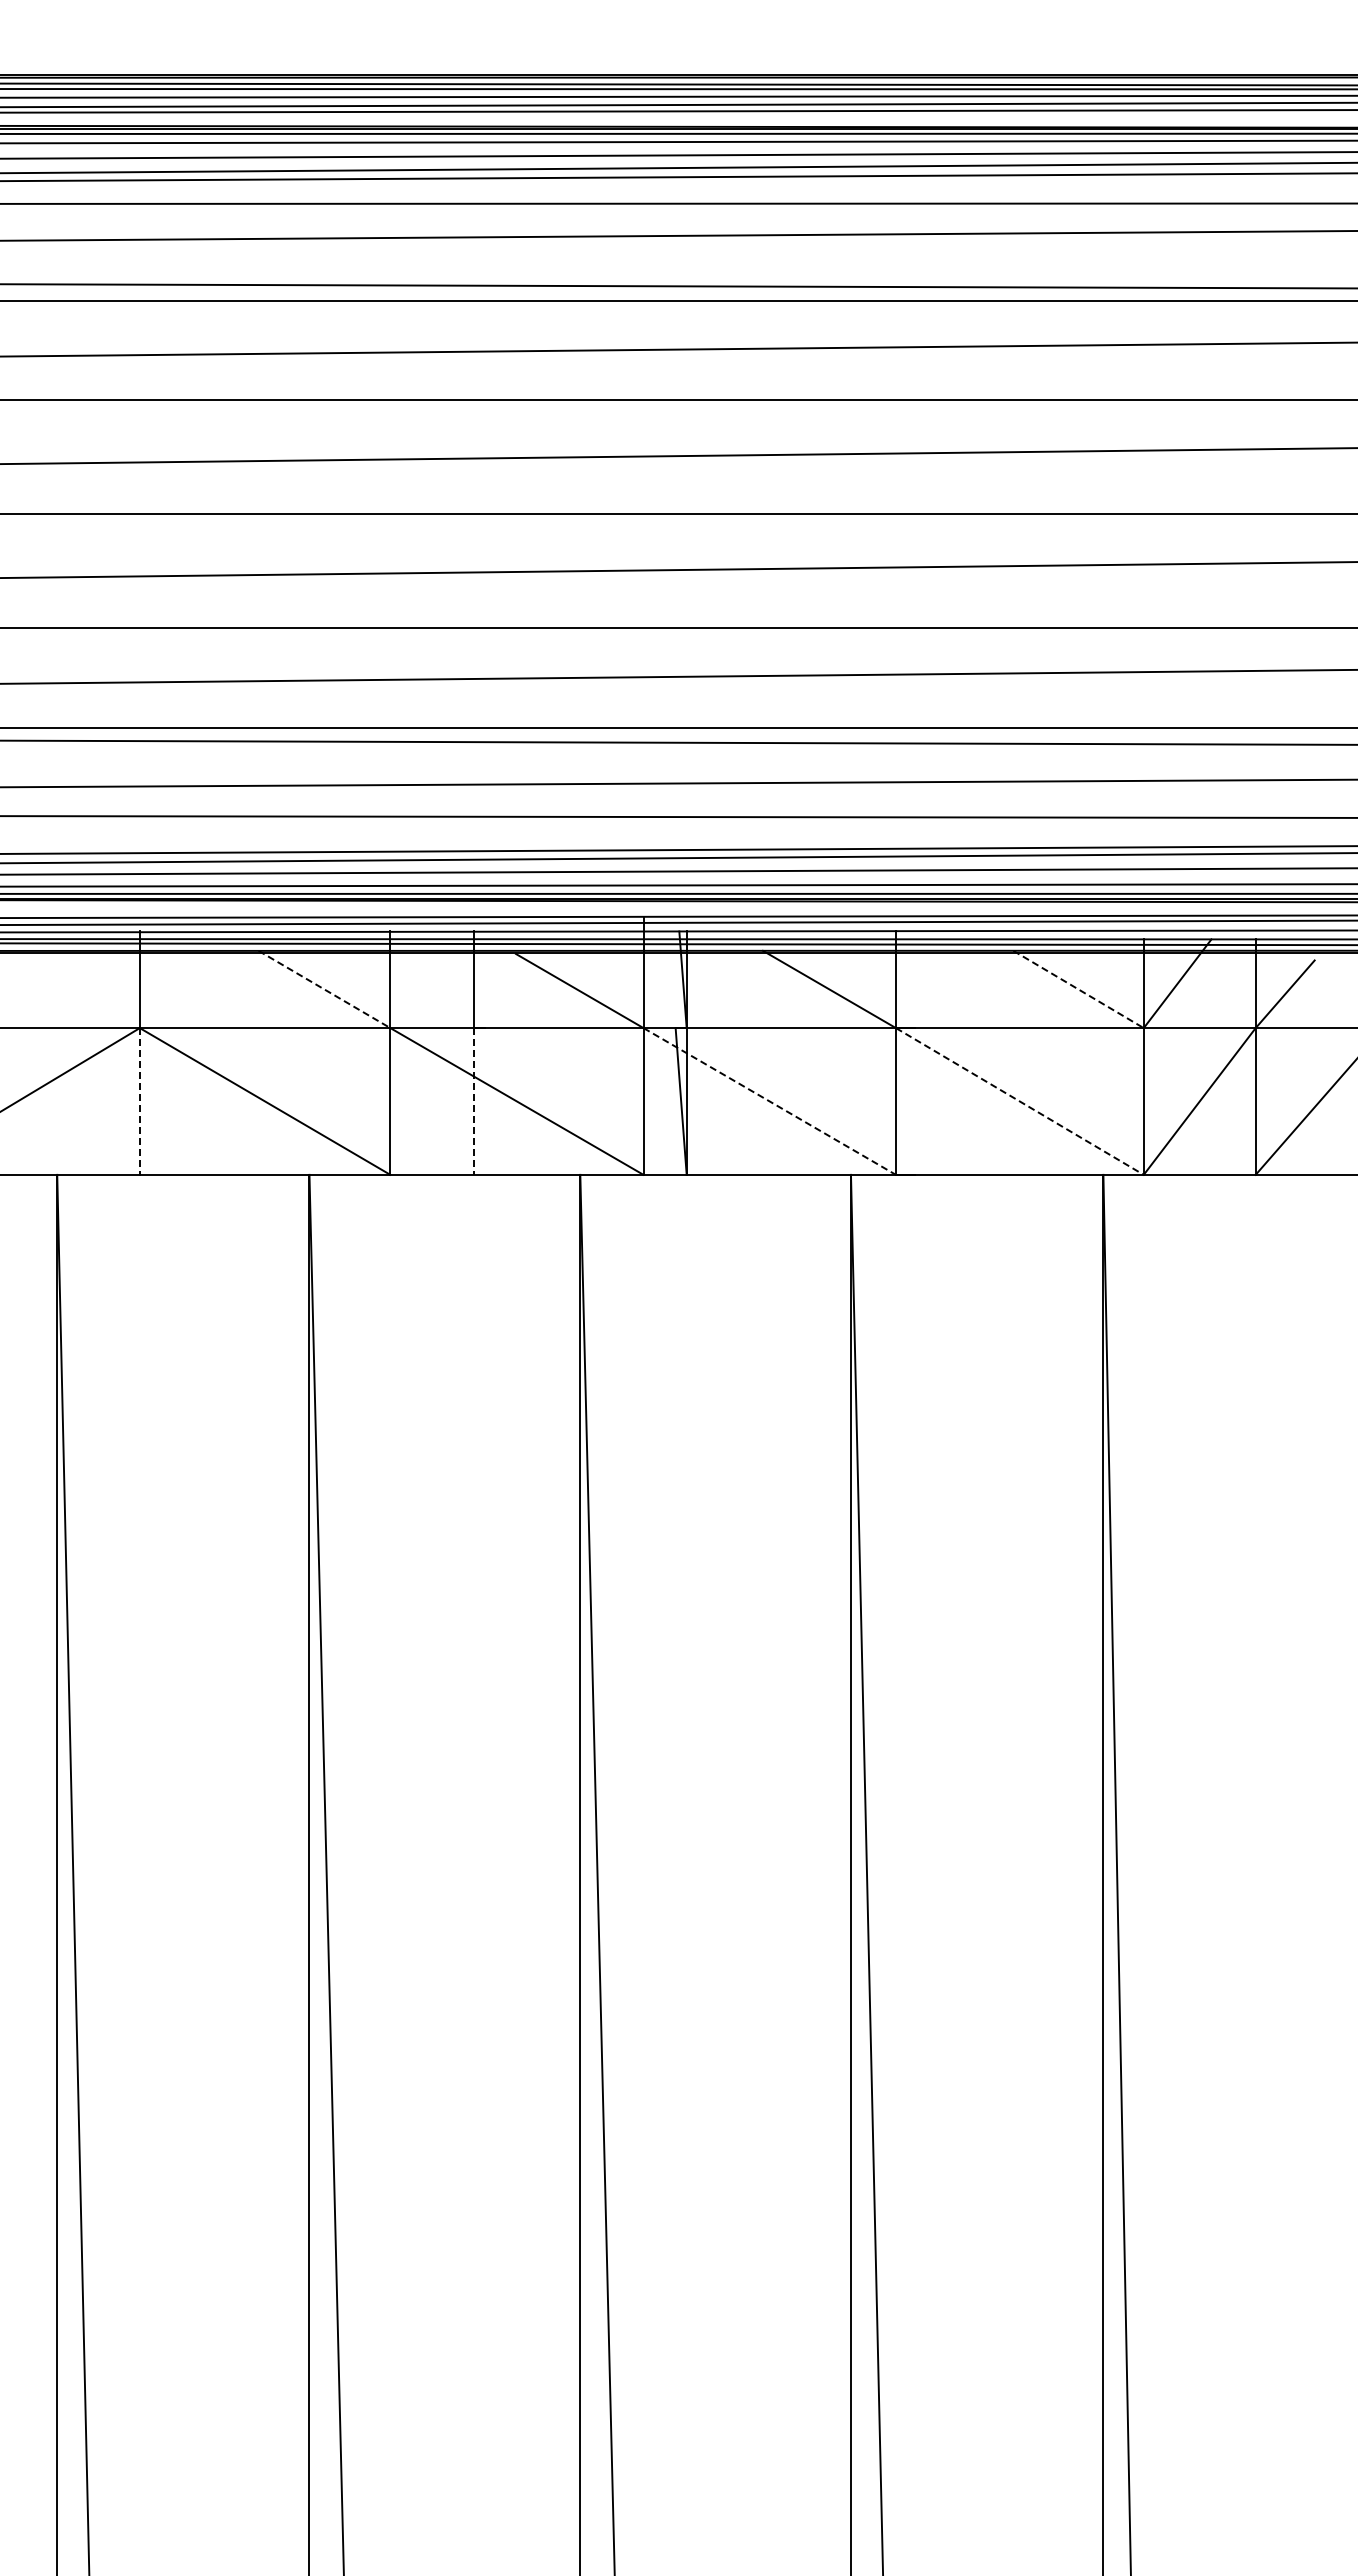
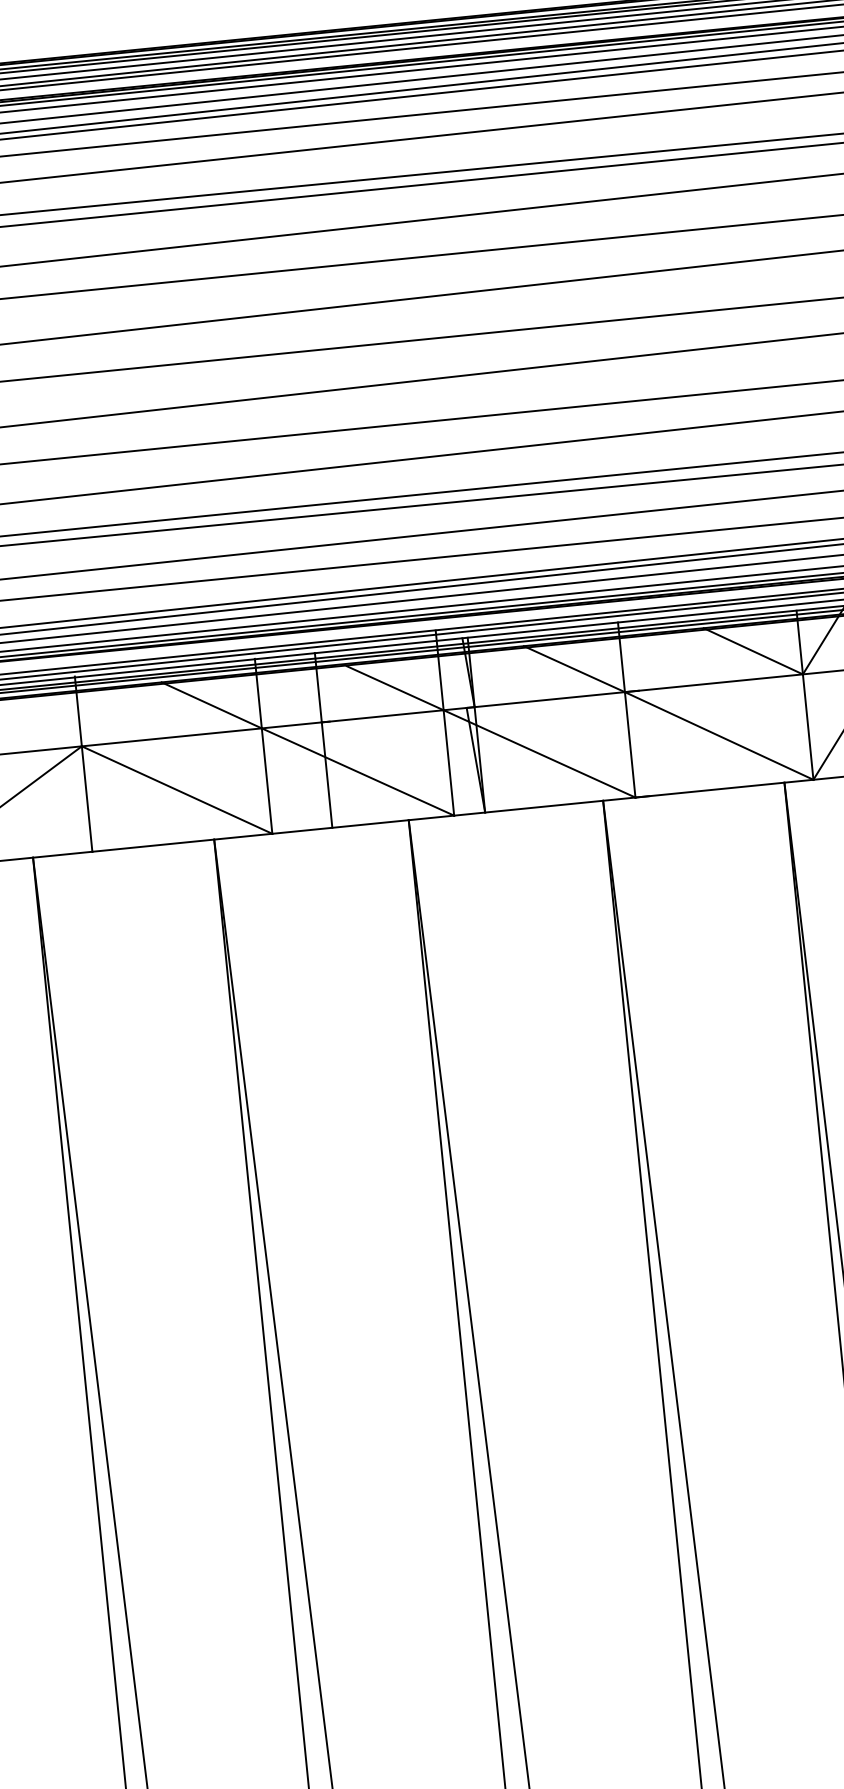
line: (324, 989) -> (211, 705), dashed -> solid
line: (1078, 989) -> (753, 651), dashed -> solid
line: (139, 1101) -> (86, 799), dashed -> solid
line: (473, 1101) -> (326, 775), dashed -> solid
line: (769, 1101) -> (539, 753), dashed -> solid
line: (1020, 1101) -> (719, 735), dashed -> solid

